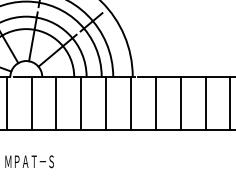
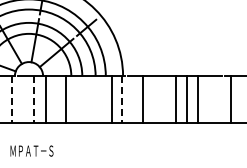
line: (6, 103) -> (11, 99), solid -> dashed
line: (31, 103) -> (33, 99), solid -> dashed
line: (56, 103) -> (45, 99), moved
line: (81, 103) -> (65, 99), moved
line: (106, 103) -> (111, 99), moved
line: (130, 103) -> (121, 99), solid -> dashed
line: (180, 103) -> (176, 99), moved
line: (230, 103) -> (198, 99), moved

